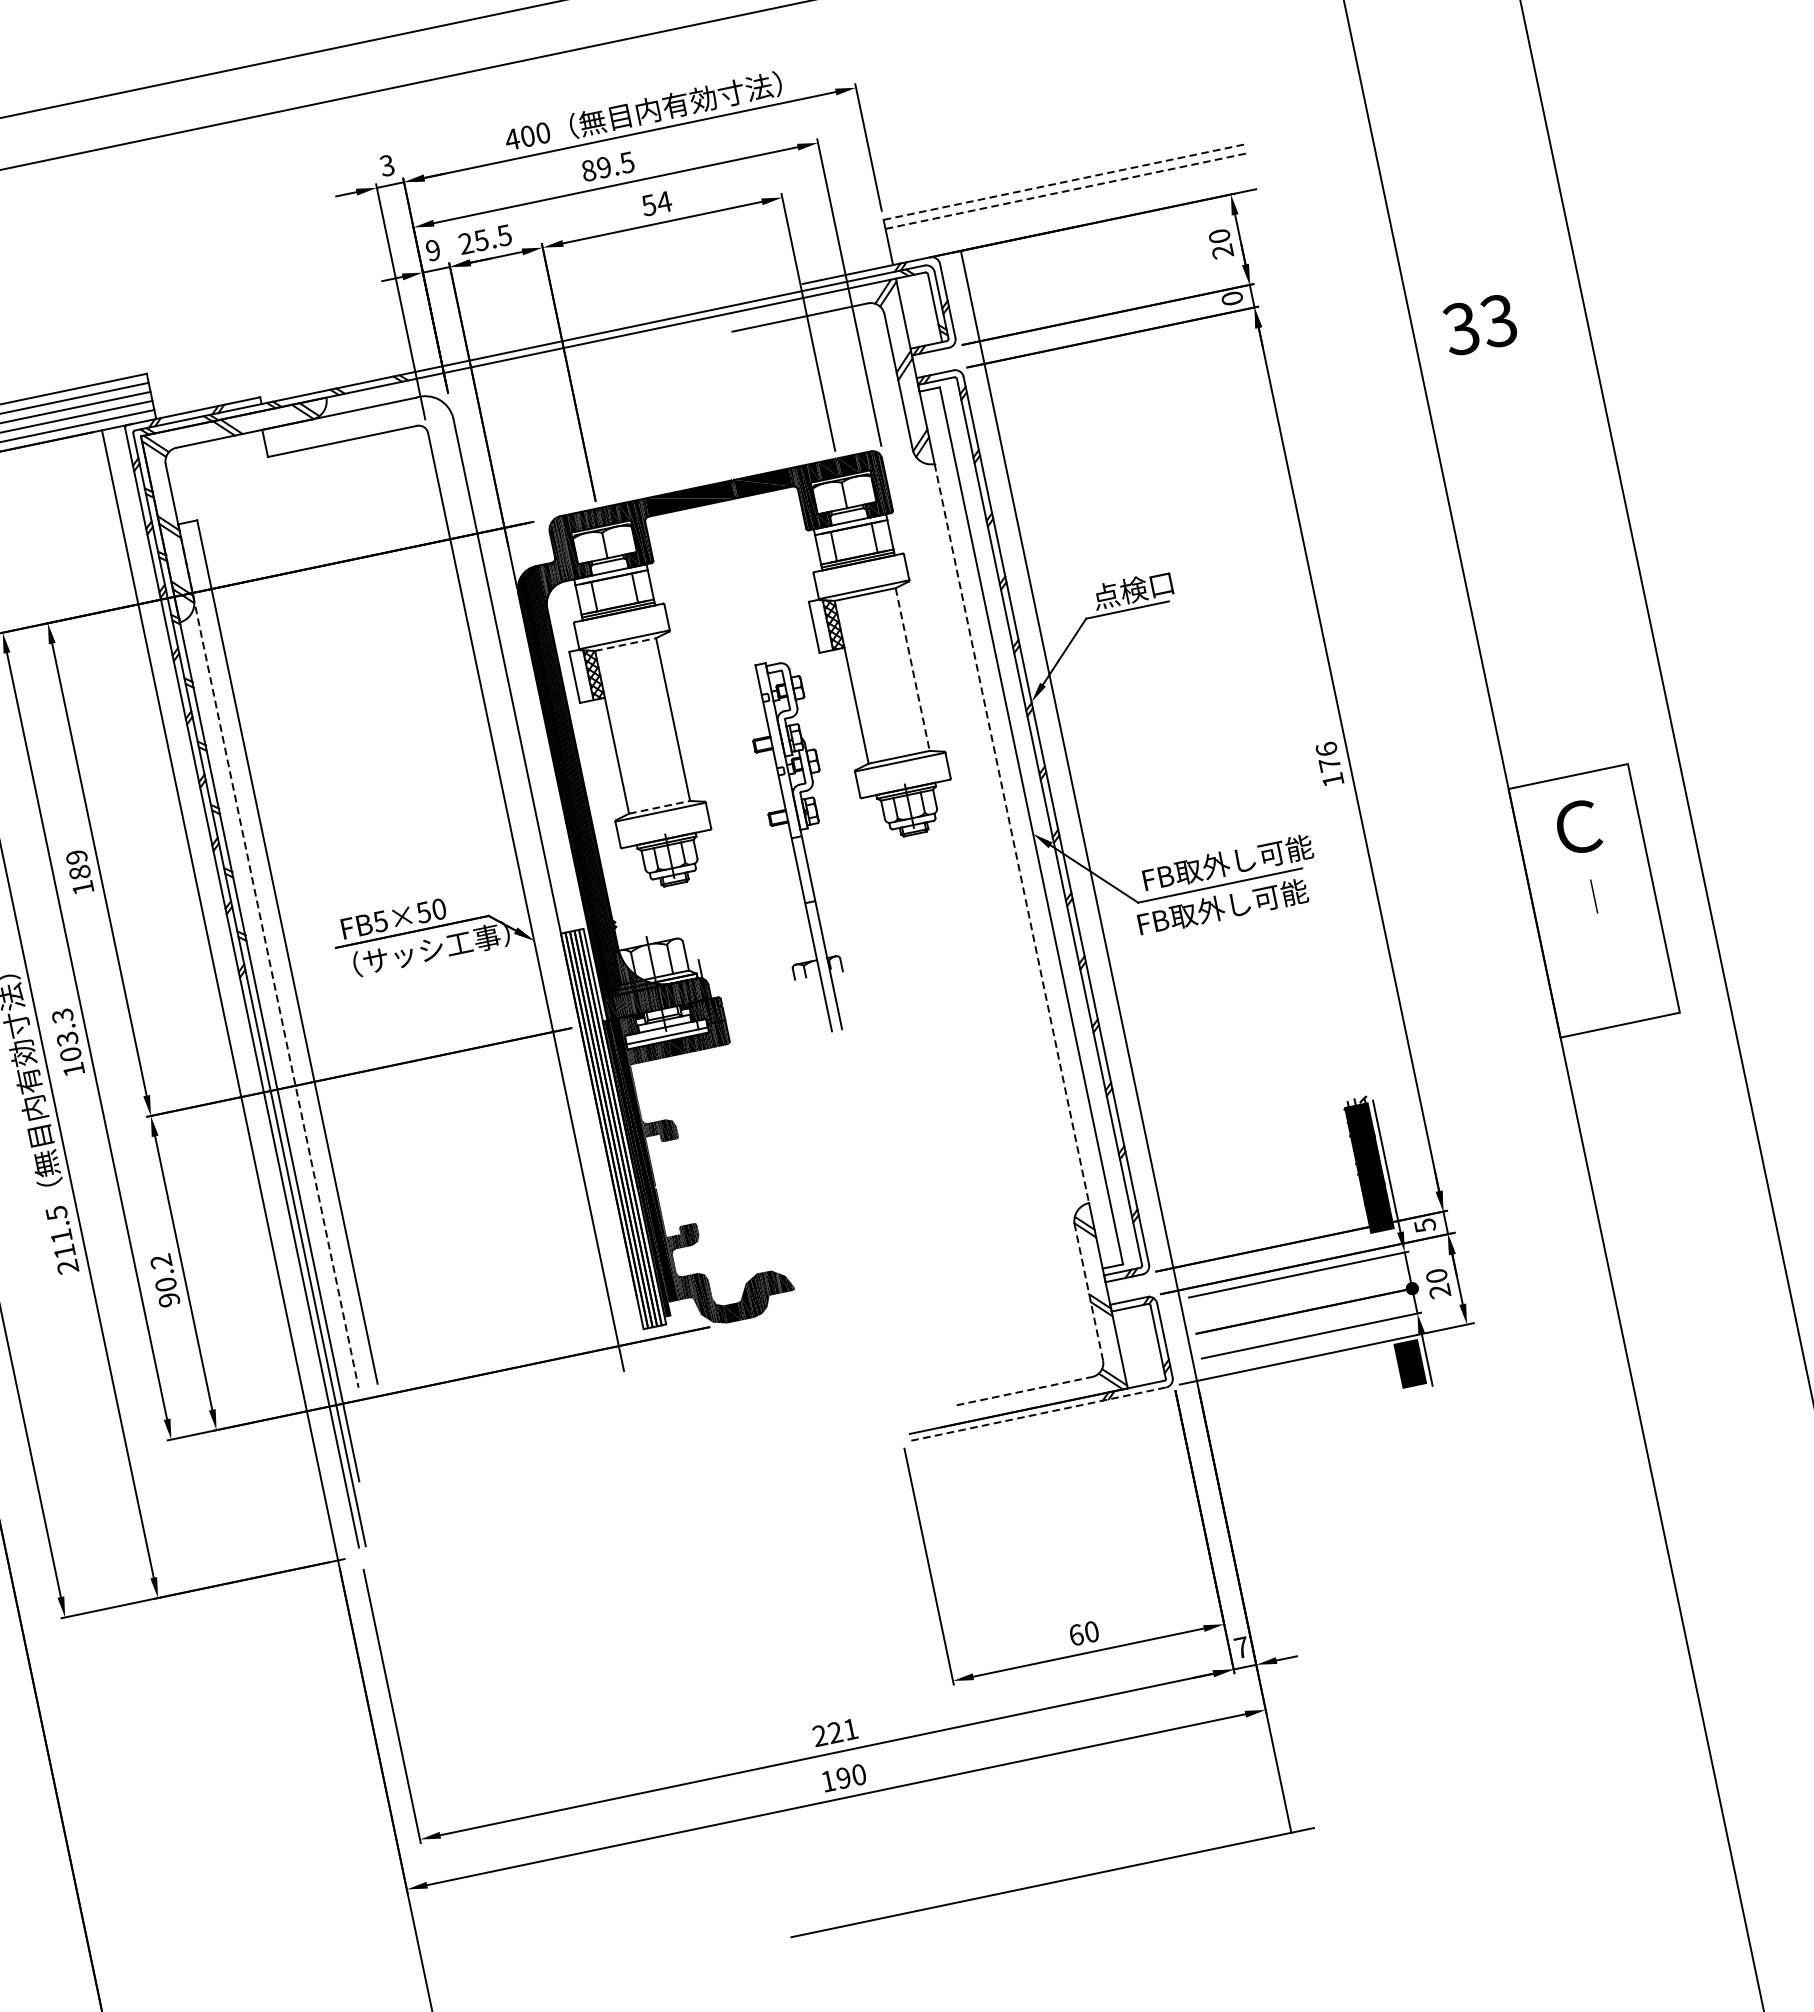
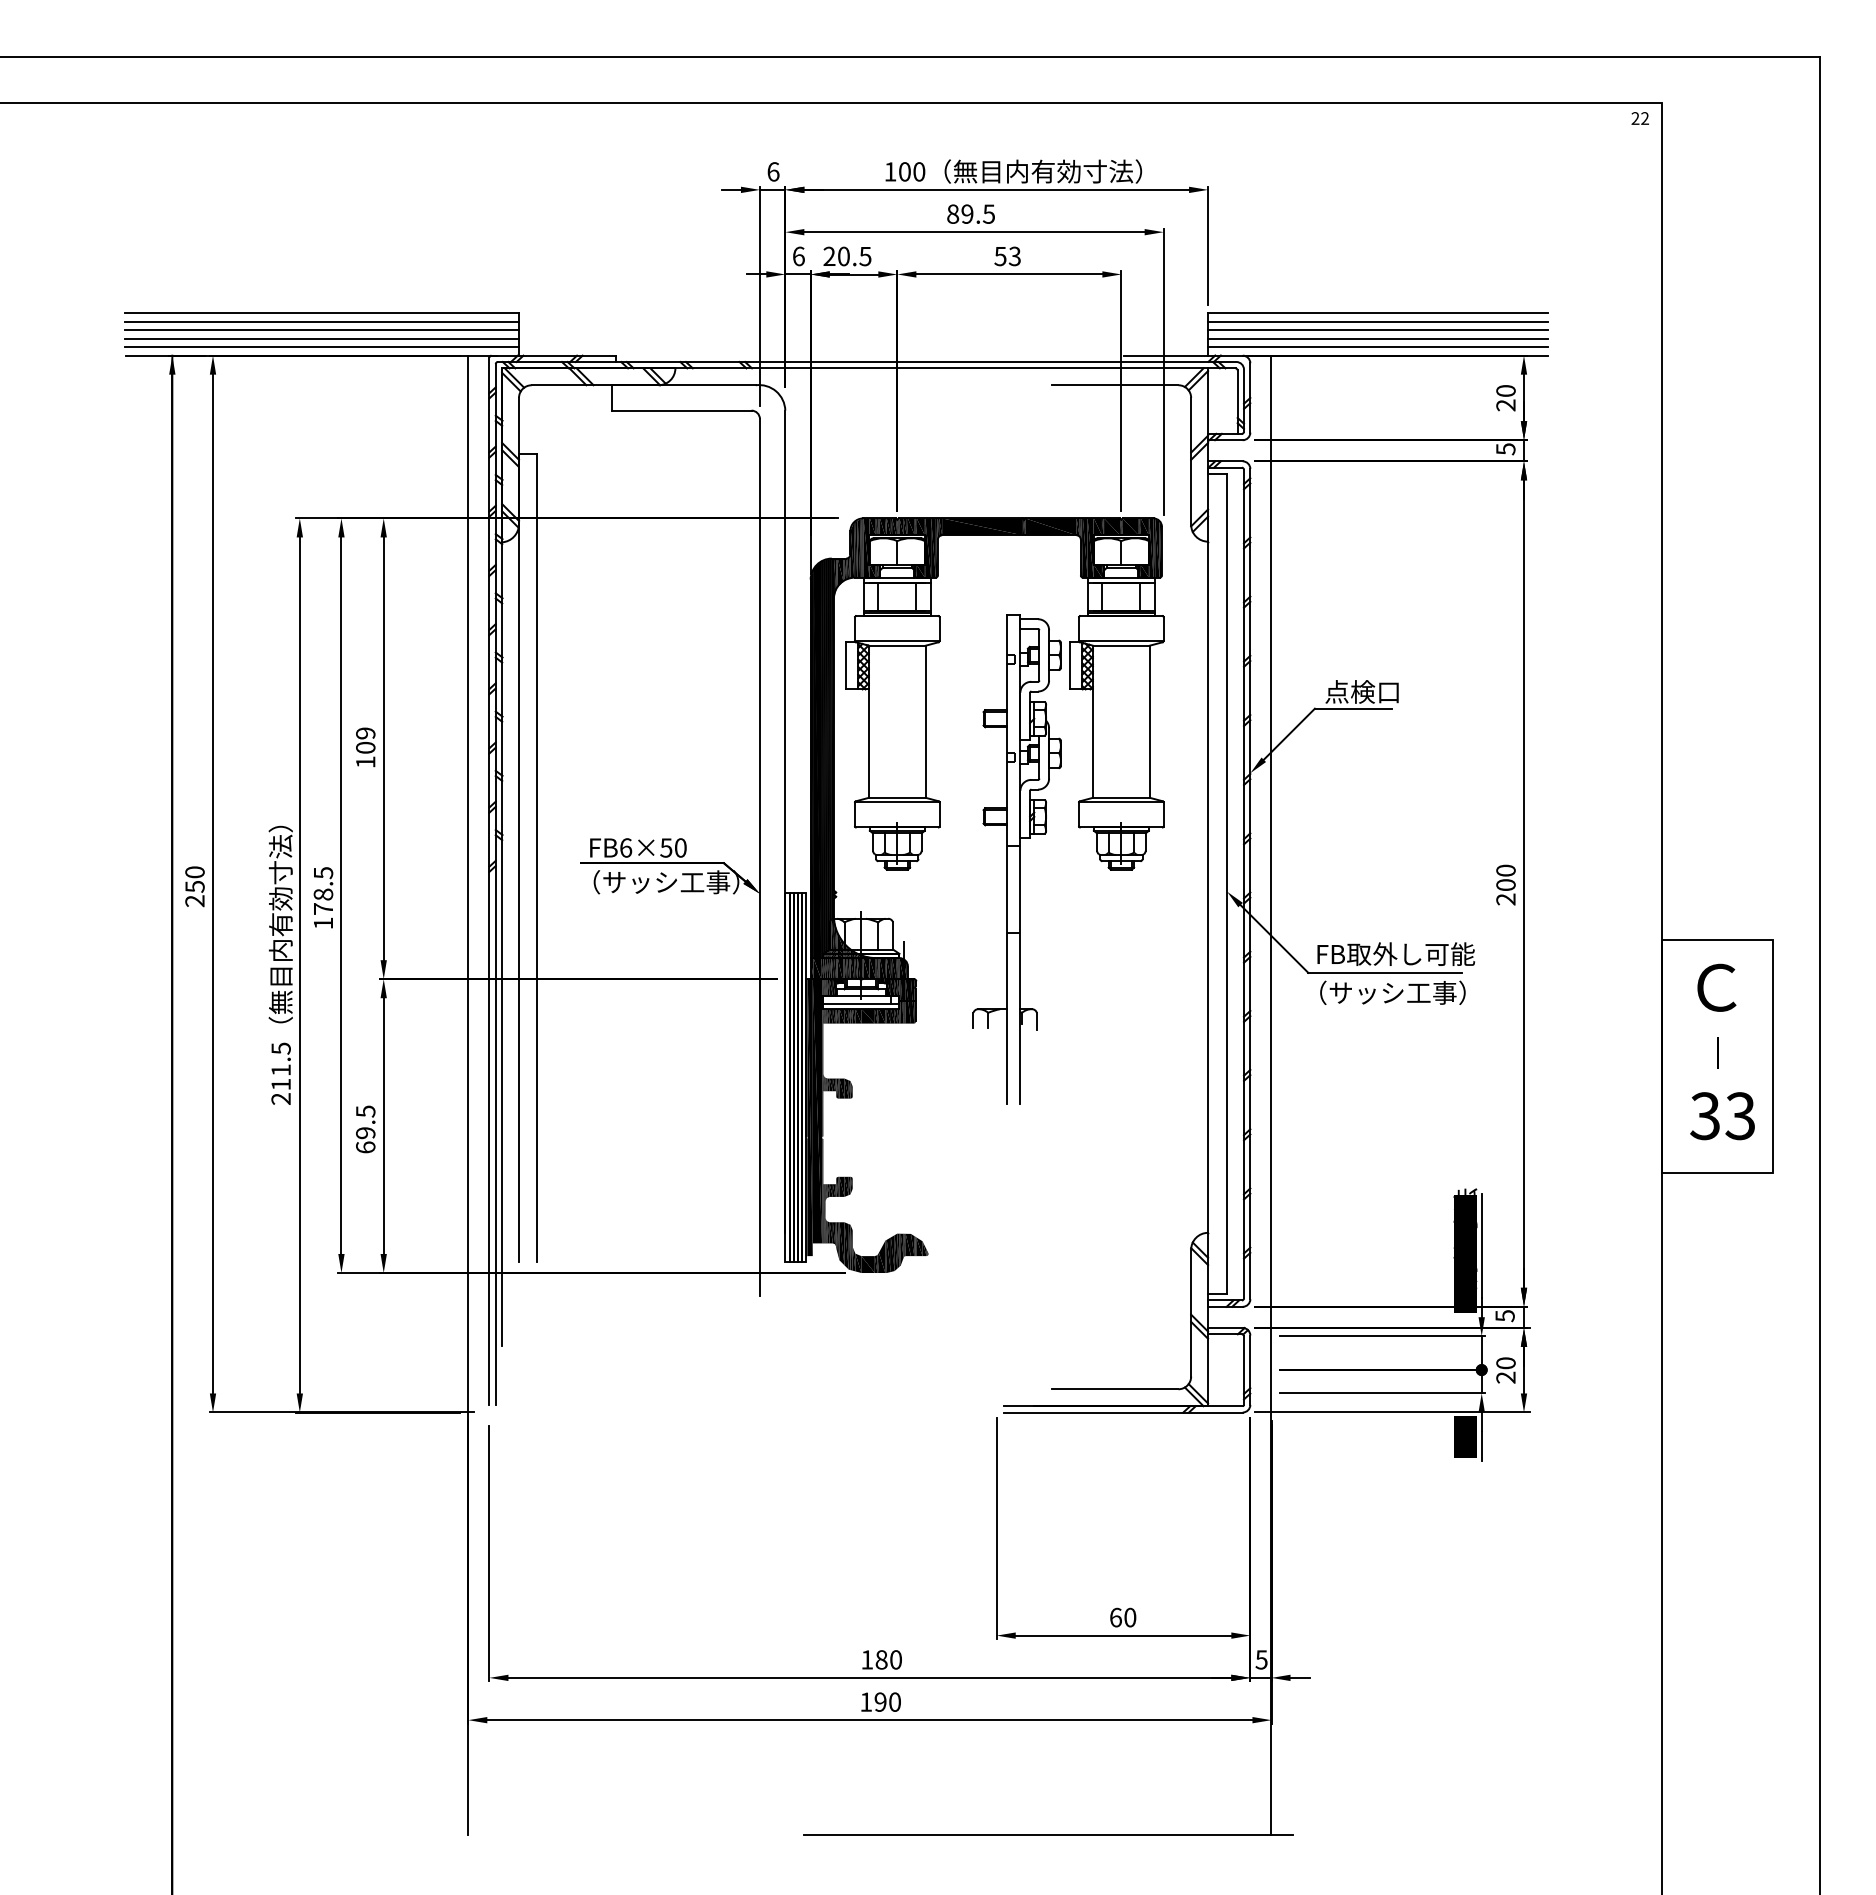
text: (512, 139) -> (890, 171), 400 -> 100
text: (387, 165) -> (773, 171), 3 -> 6
line: (1064, 182) -> (1377, 313), dashed -> solid
line: (1066, 190) -> (1377, 321), dashed -> solid
line: (1068, 200) -> (1377, 330), added
text: (663, 202) -> (1014, 256), 54 -> 53
line: (1070, 208) -> (1377, 338), added
line: (1072, 218) -> (1377, 347), added
text: (481, 240) -> (843, 256), 25.5 -> 20.5
text: (432, 250) -> (798, 256), 9 -> 6
text: (1232, 298) -> (1505, 449), 0 -> 5
text: (1479, 325) -> (1722, 1116), moved
line: (625, 644) -> (897, 645), dashed -> solid
line: (912, 670) -> (1149, 722), dashed -> solid
text: (1329, 764) -> (1505, 884), 176 -> 200
line: (659, 806) -> (897, 797), dashed -> solid
line: (1012, 833) -> (1208, 887), dashed -> solid
part: (800, 846) -> (1016, 859), size x1.43
text: (79, 872) -> (365, 747), 189 -> 109
text: (1224, 906) -> (1384, 992), FB取外し可能 -> （サッシ工事）
text: (380, 921) -> (625, 847), FB5×50 -> FB6×50
line: (268, 955) -> (519, 857), dashed -> solid
text: (66, 1034) -> (323, 890), 103.3 -> 178.5
text: (164, 1280) -> (365, 1129), 90.2 -> 69.5
line: (1089, 1291) -> (1191, 1312), dashed -> solid
line: (1025, 1391) -> (1115, 1389), dashed -> solid
line: (1039, 1413) -> (1124, 1412), dashed -> solid
text: (1241, 1647) -> (1261, 1659), 7 -> 5
text: (835, 1732) -> (881, 1659), 221 -> 180

